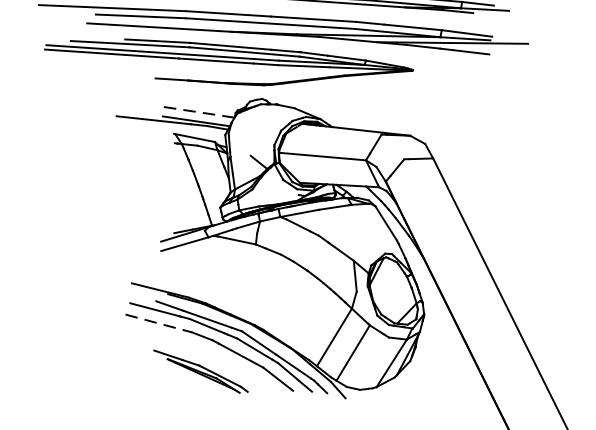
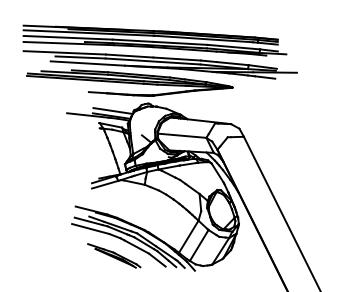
line: (199, 113) -> (113, 111), dashed -> solid
line: (160, 324) -> (91, 229), dashed -> solid

